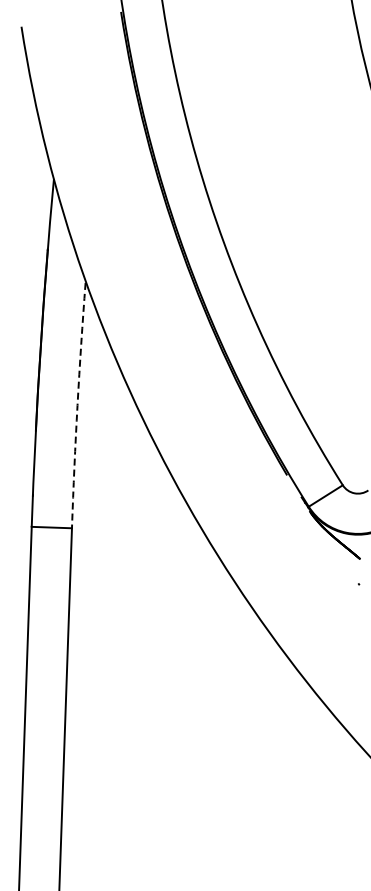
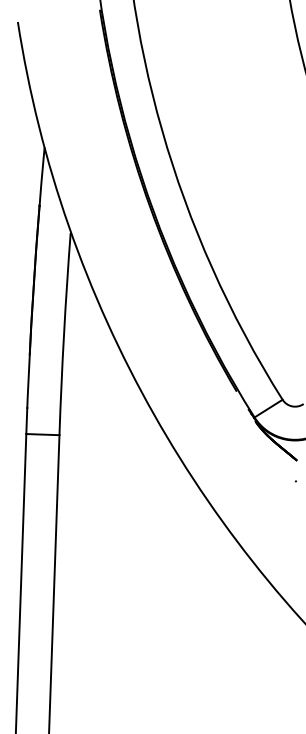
arc: (77, 405) -> (64, 334), dashed -> solid

